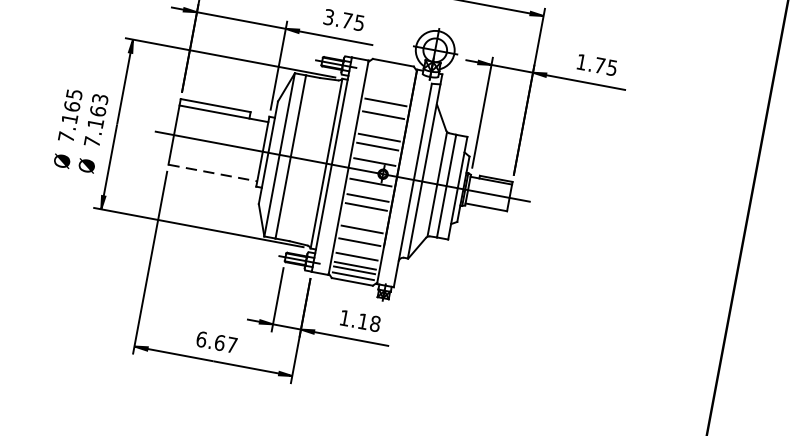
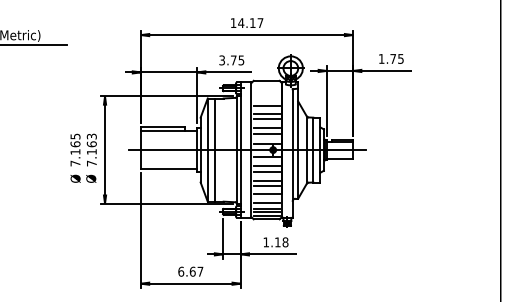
line: (381, 123) -> (266, 119), added
line: (213, 172) -> (169, 168), dashed -> solid
line: (363, 221) -> (266, 181), added

